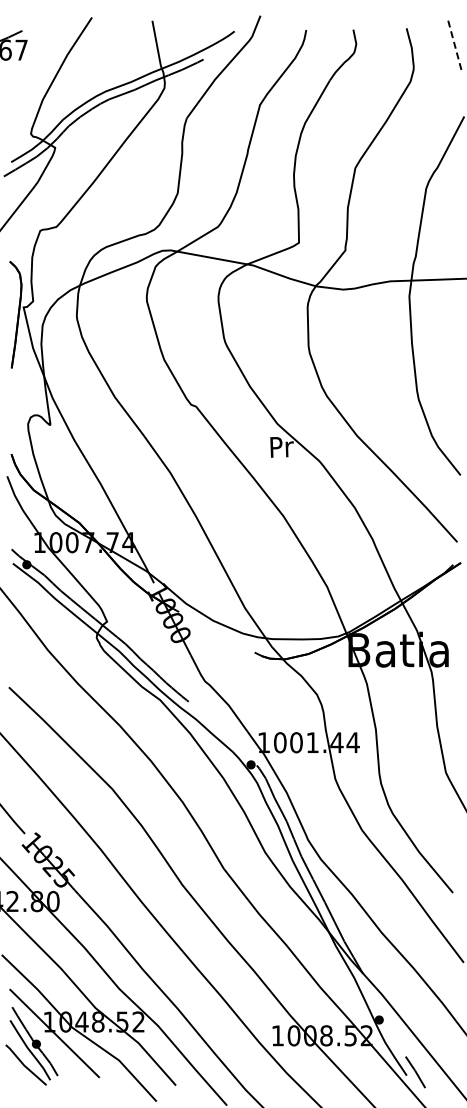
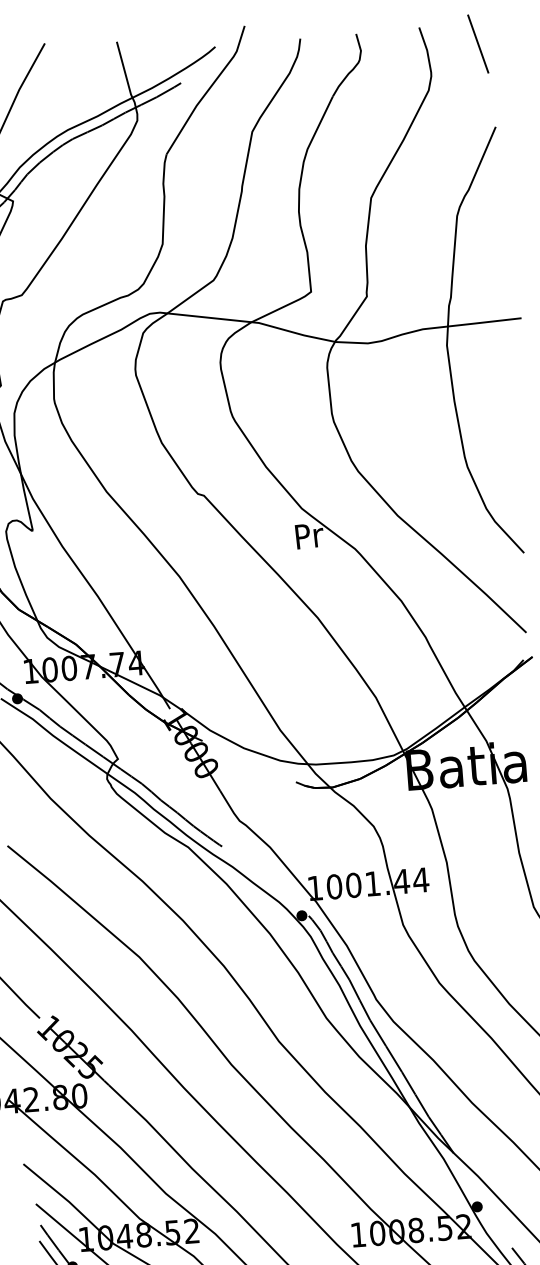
line: (455, 46) -> (478, 44), dashed -> solid

